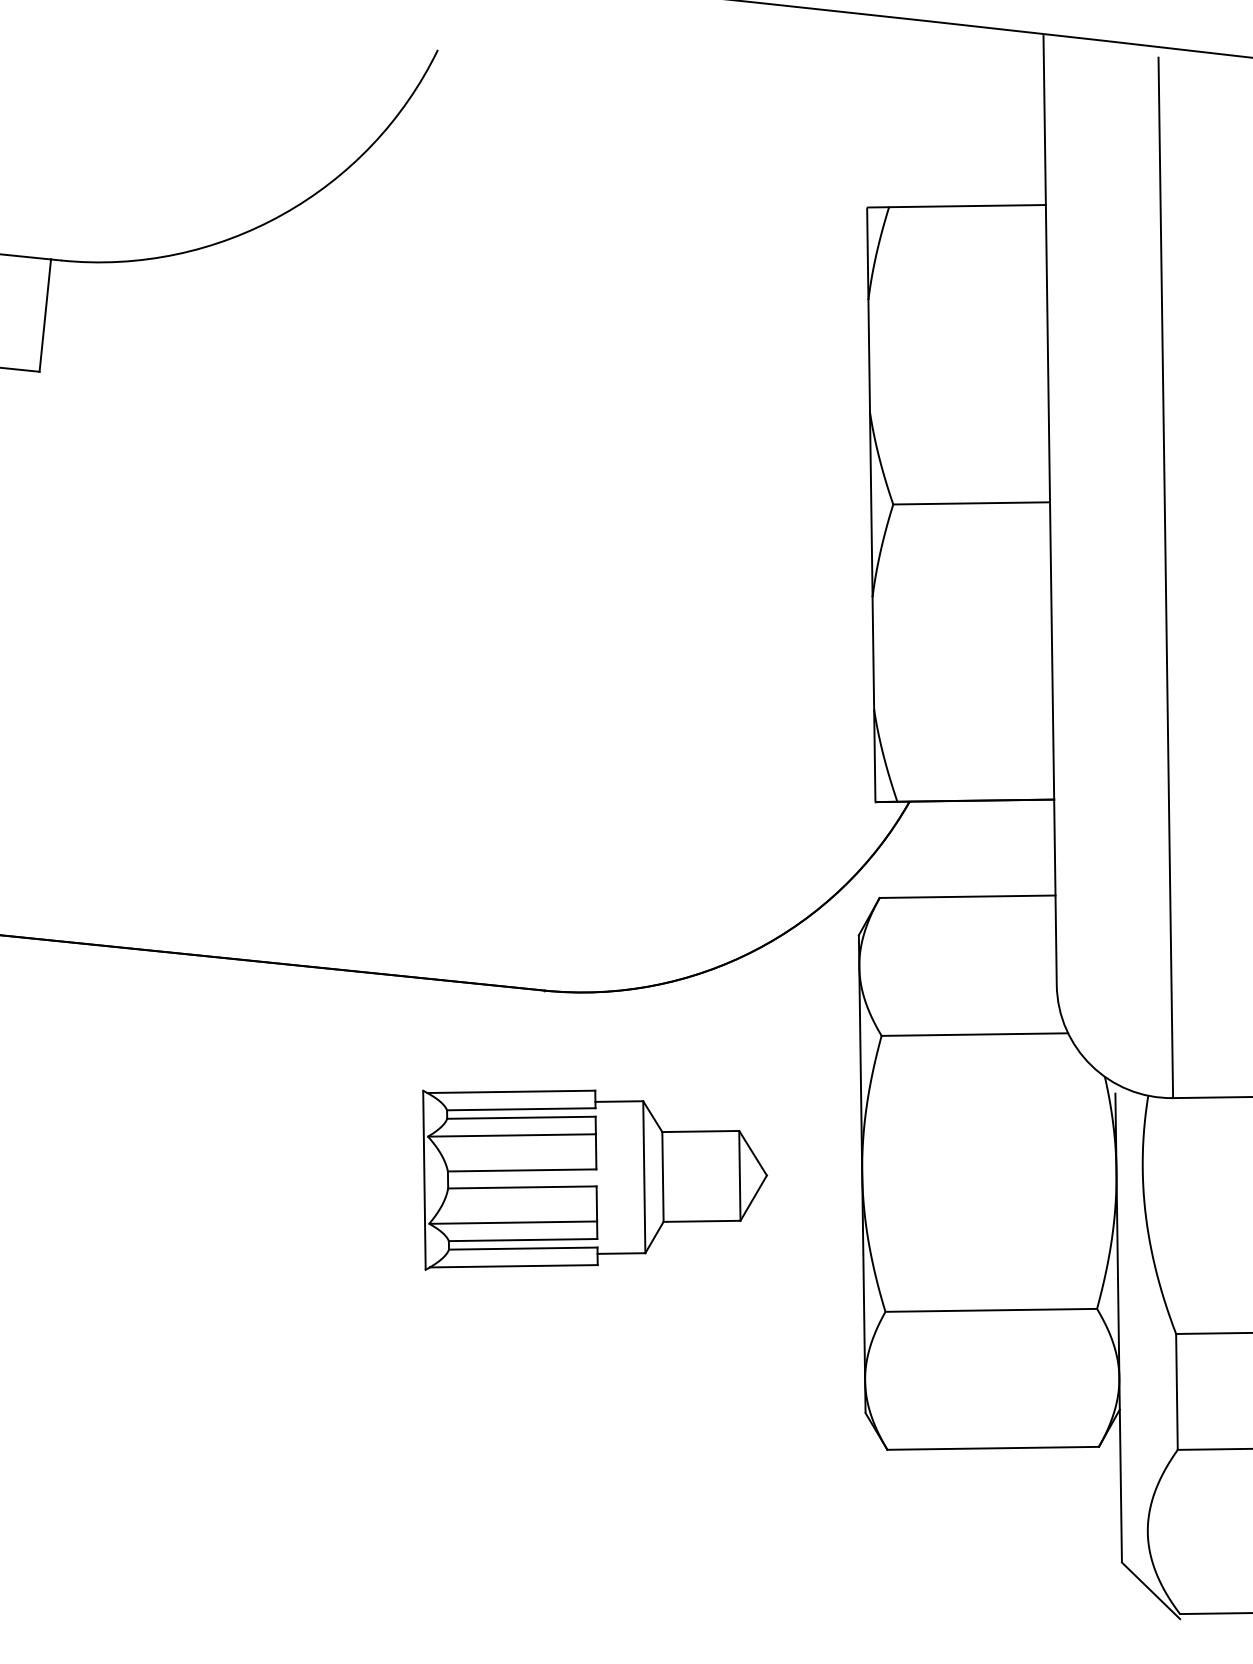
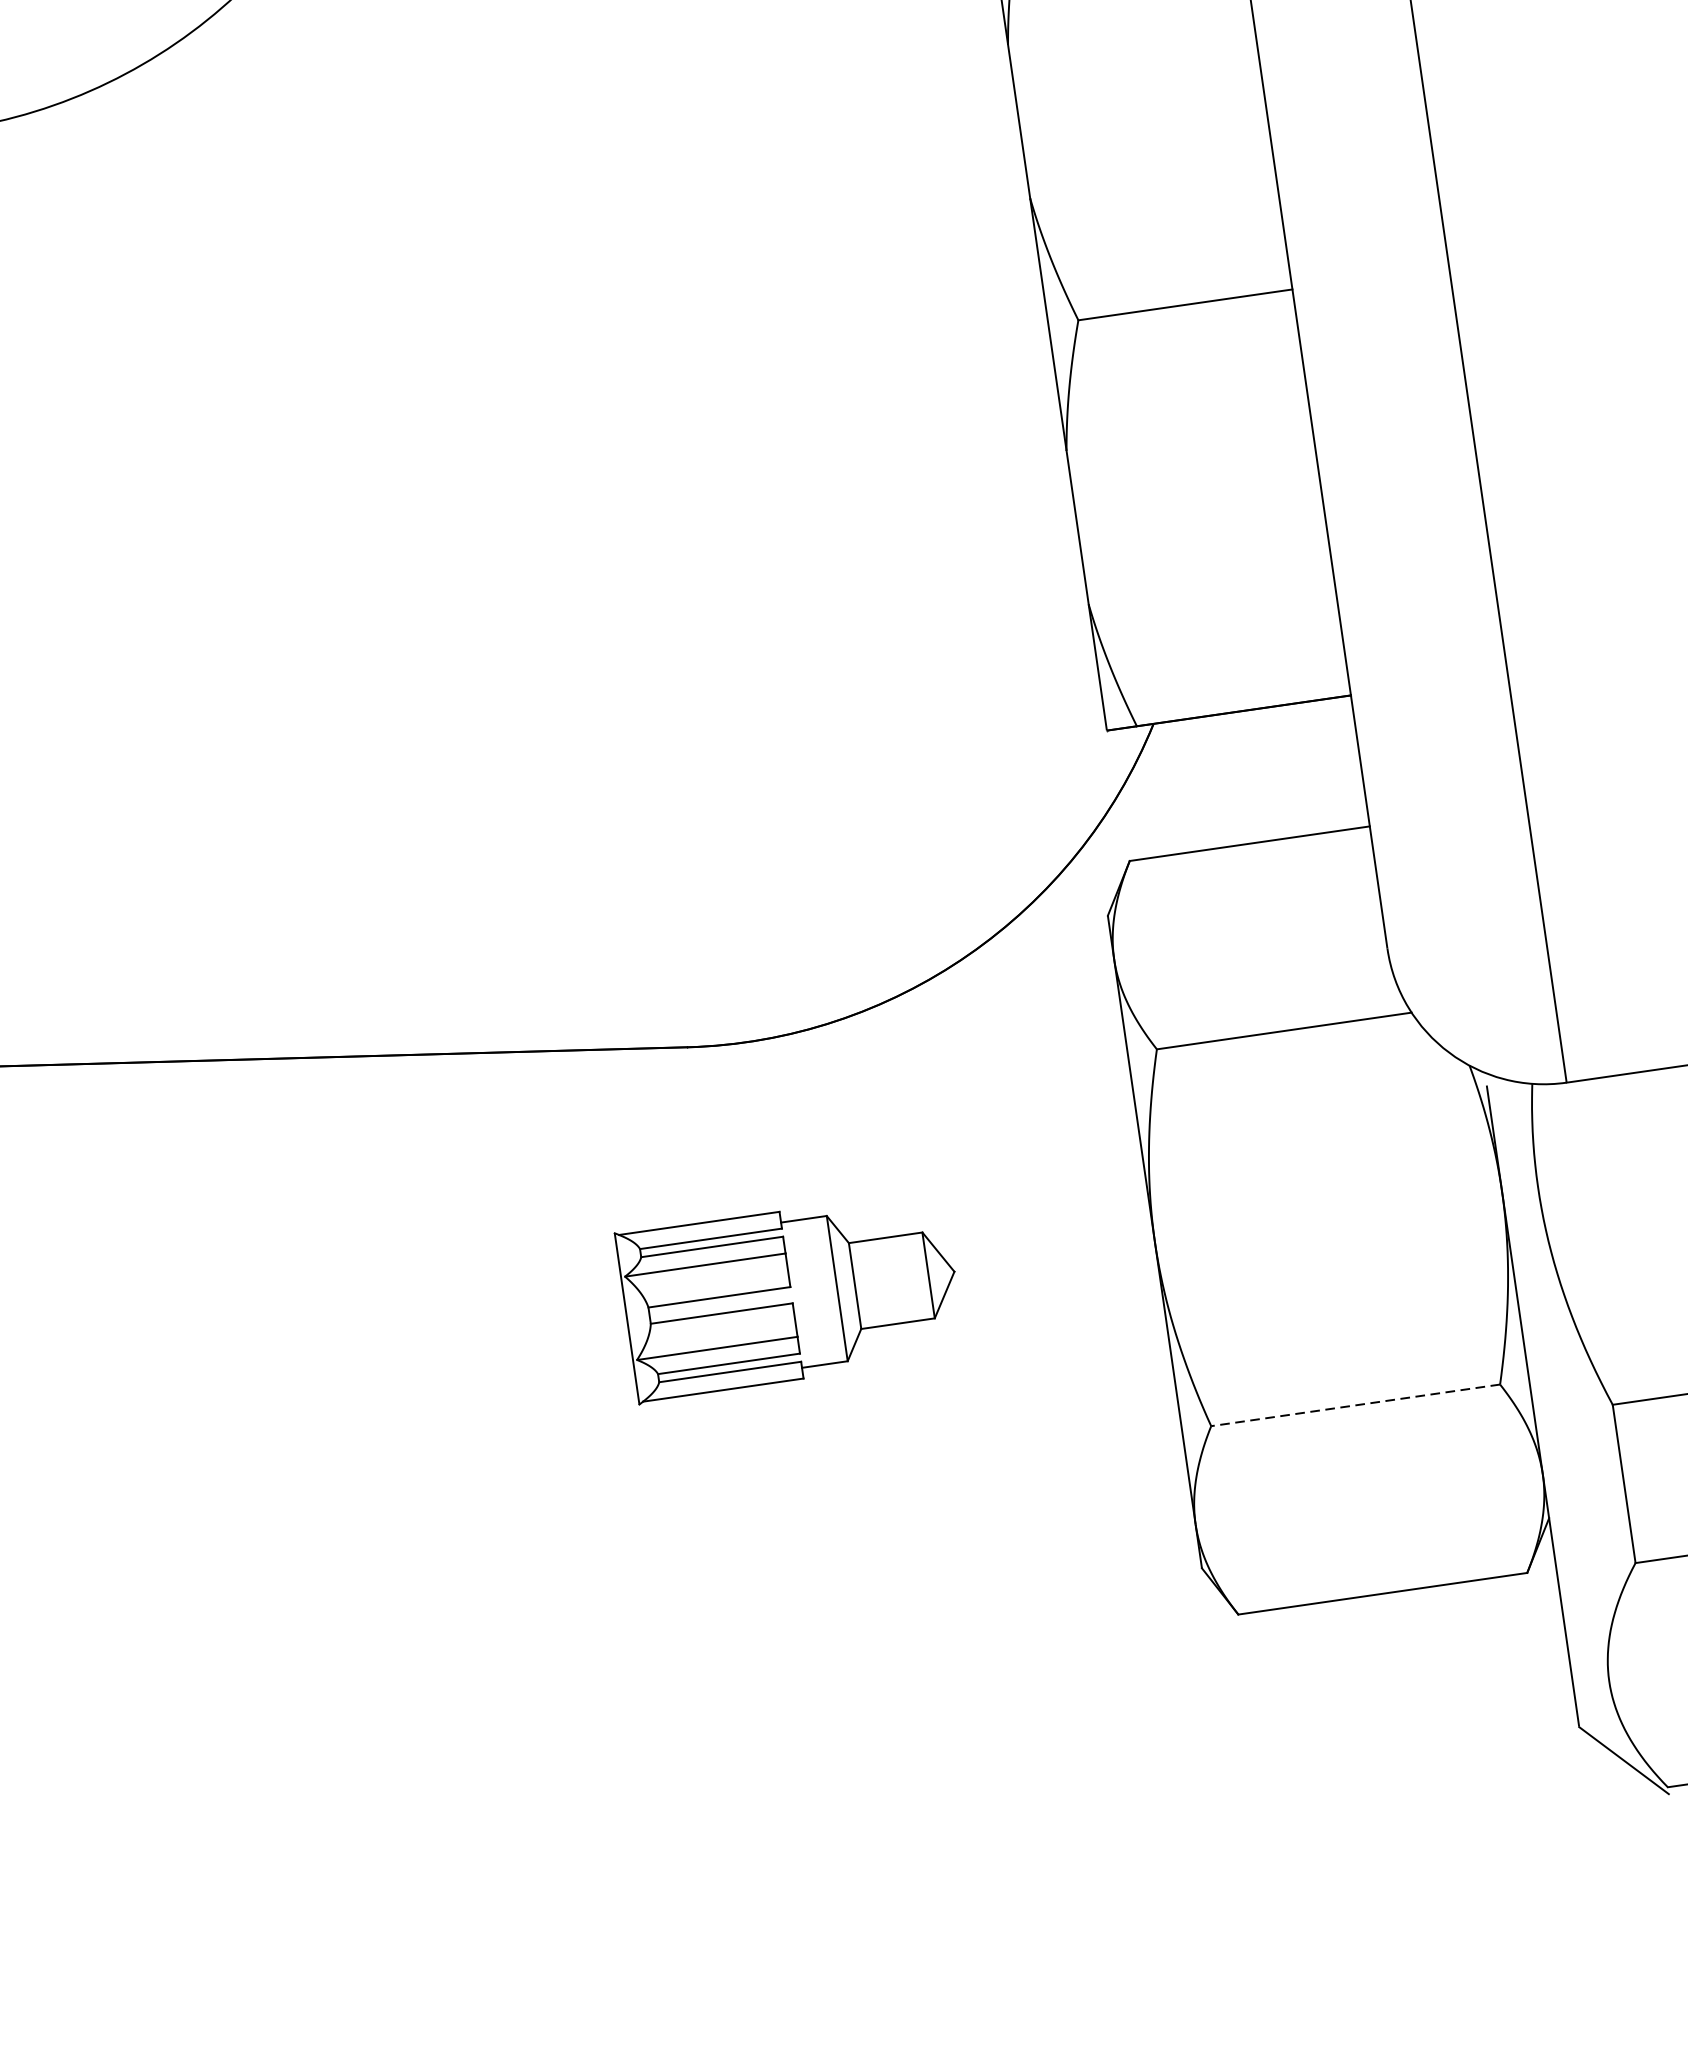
part: (594, 1179) -> (789, 1296), size x0.7
line: (991, 1310) -> (1355, 1405), solid -> dashed

